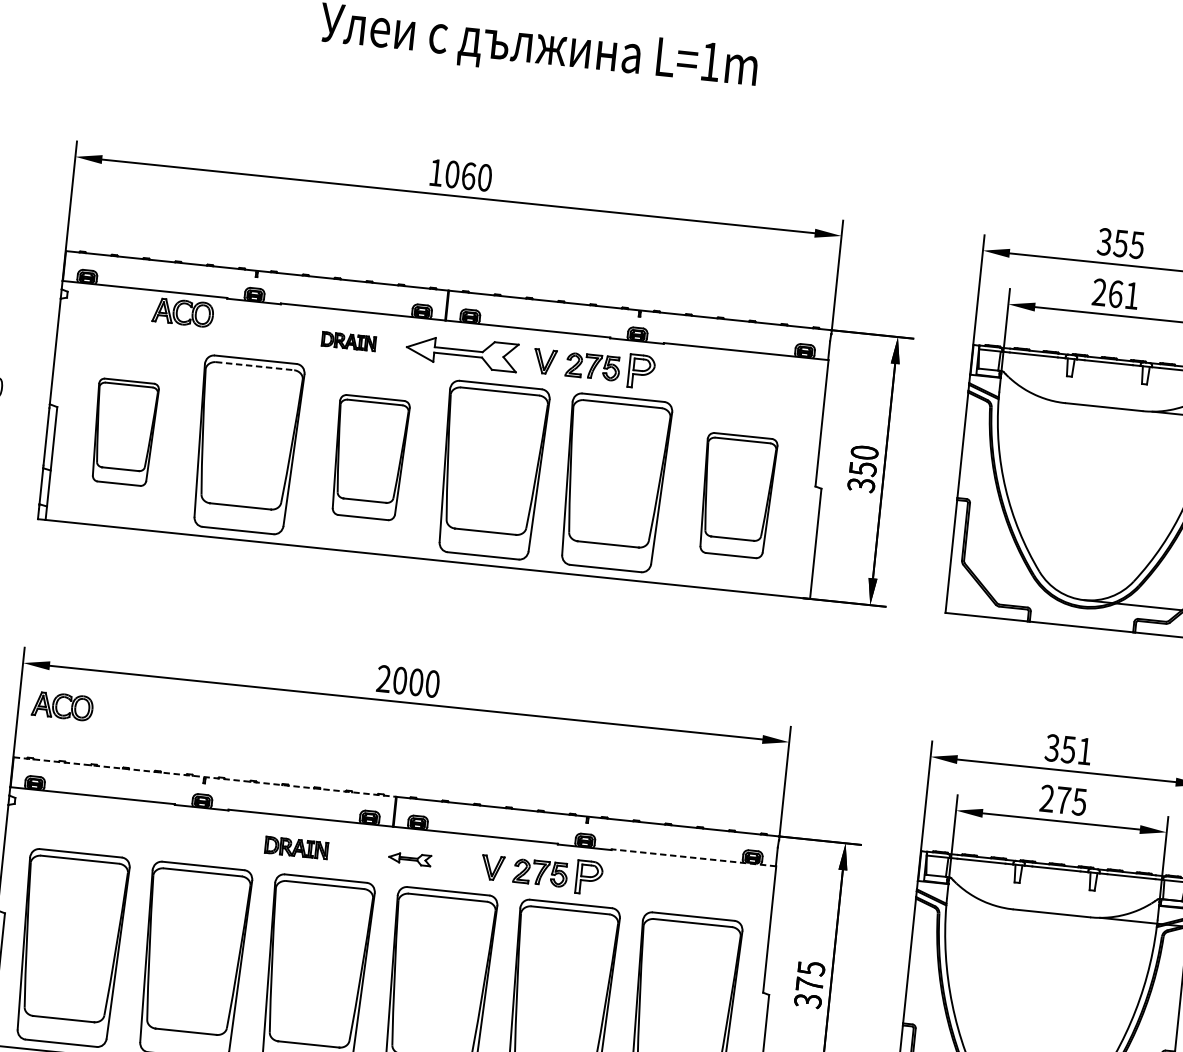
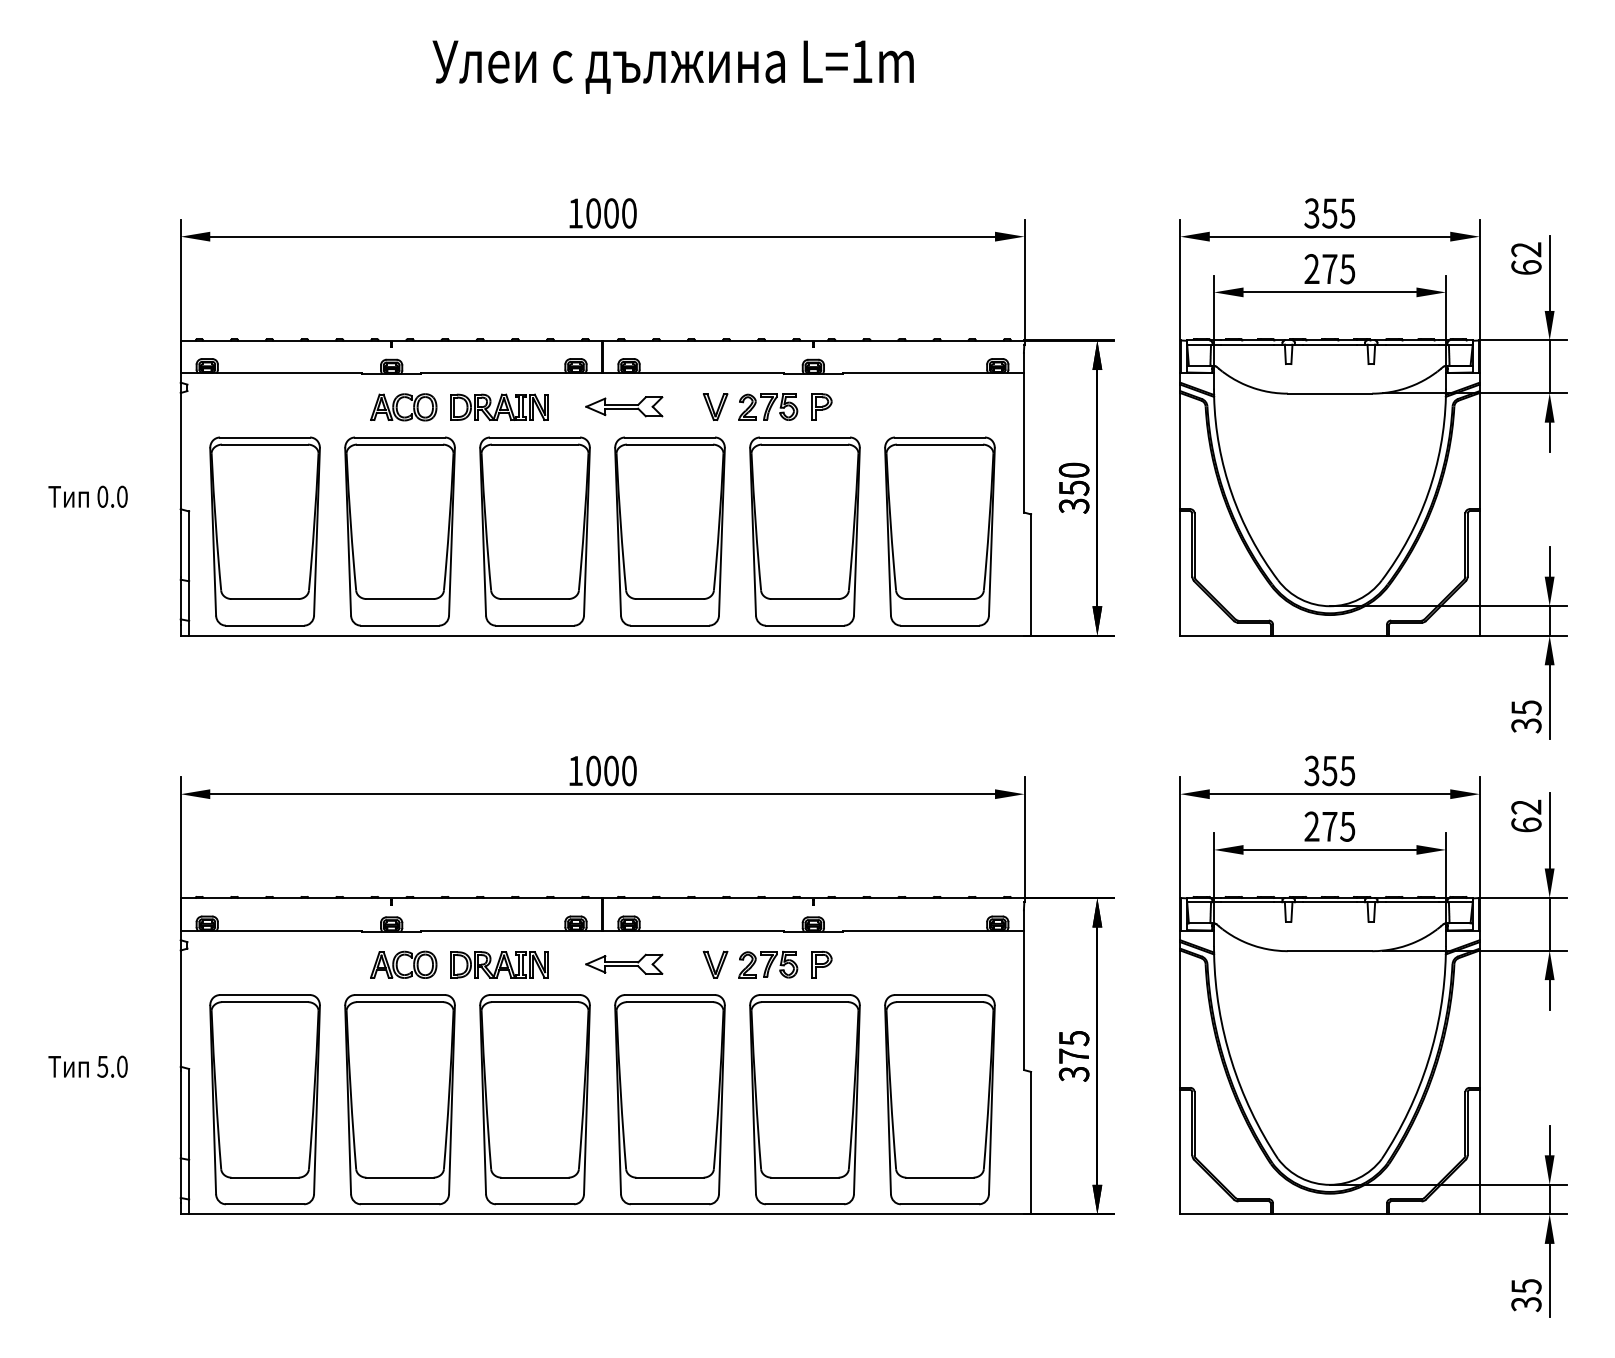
text: (468, 176) -> (611, 213), 1060 -> 1000
text: (1123, 295) -> (1338, 269), 261 -> 275
part: (182, 312) -> (403, 407), moved
part: (348, 340) -> (499, 406), size x1.67
part: (462, 352) -> (624, 406), size x0.62
line: (255, 366) -> (400, 444), dashed -> solid
part: (641, 371) -> (821, 406), size x0.71
part: (123, 432) -> (264, 531), size x1.67
part: (368, 457) -> (534, 531), size x1.43
part: (736, 495) -> (939, 531), size x1.43
text: (383, 678) -> (575, 770), 2000 -> 1000
part: (62, 705) -> (403, 964), moved
text: (1084, 751) -> (1347, 771), 351 -> 355
line: (205, 777) -> (392, 898), dashed -> solid
part: (296, 847) -> (499, 964), size x1.43
line: (693, 857) -> (933, 930), dashed -> solid
part: (410, 858) -> (624, 963), size x1.67
part: (588, 877) -> (821, 964), size x0.71

